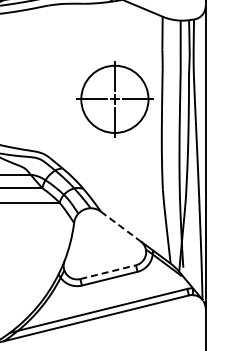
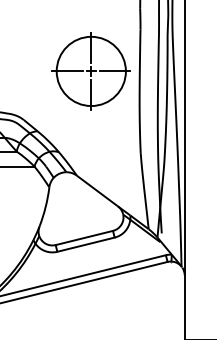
part: (114, 99) -> (90, 71), moved
line: (120, 226) -> (97, 190), dashed -> solid
line: (108, 272) -> (84, 238), dashed -> solid

